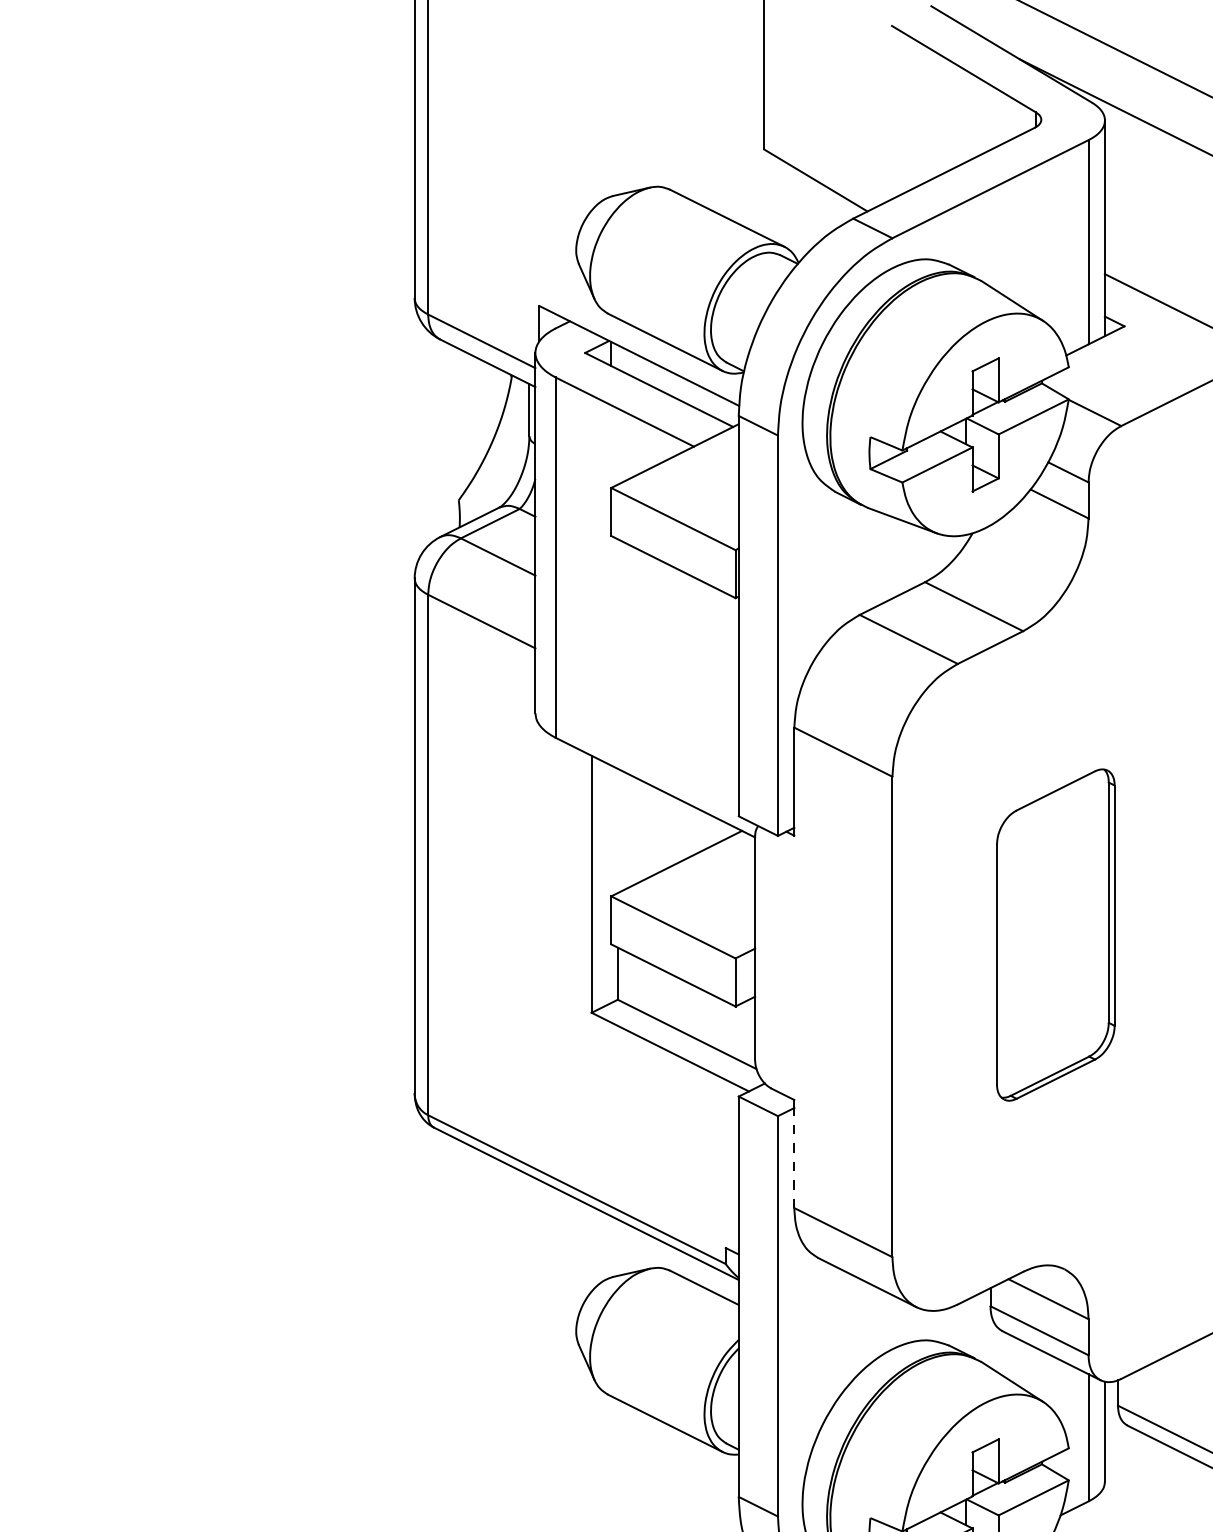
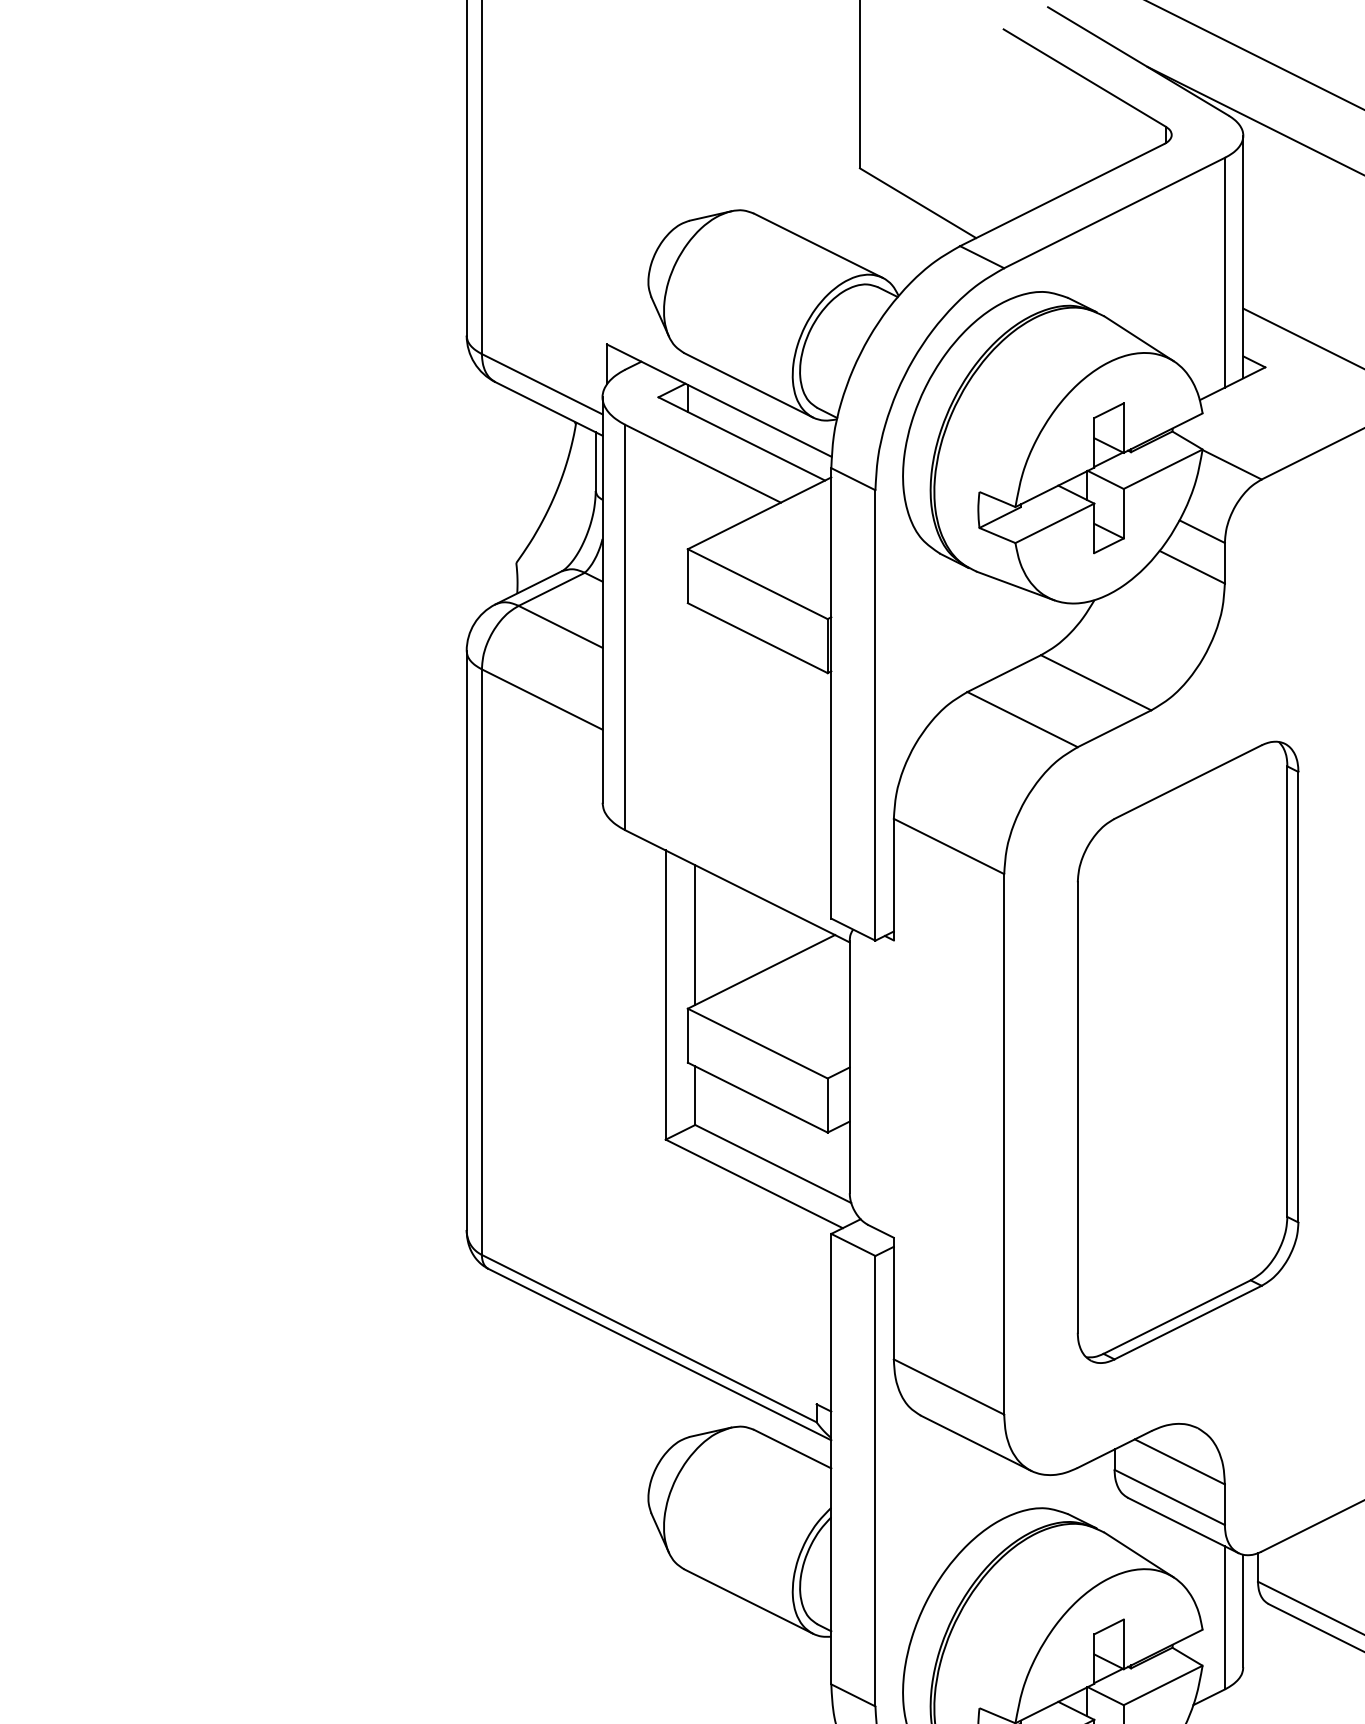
line: (618, 830) -> (695, 934), added
part: (1055, 934) -> (1187, 1051), size x1.67
line: (794, 1157) -> (893, 1302), dashed -> solid

